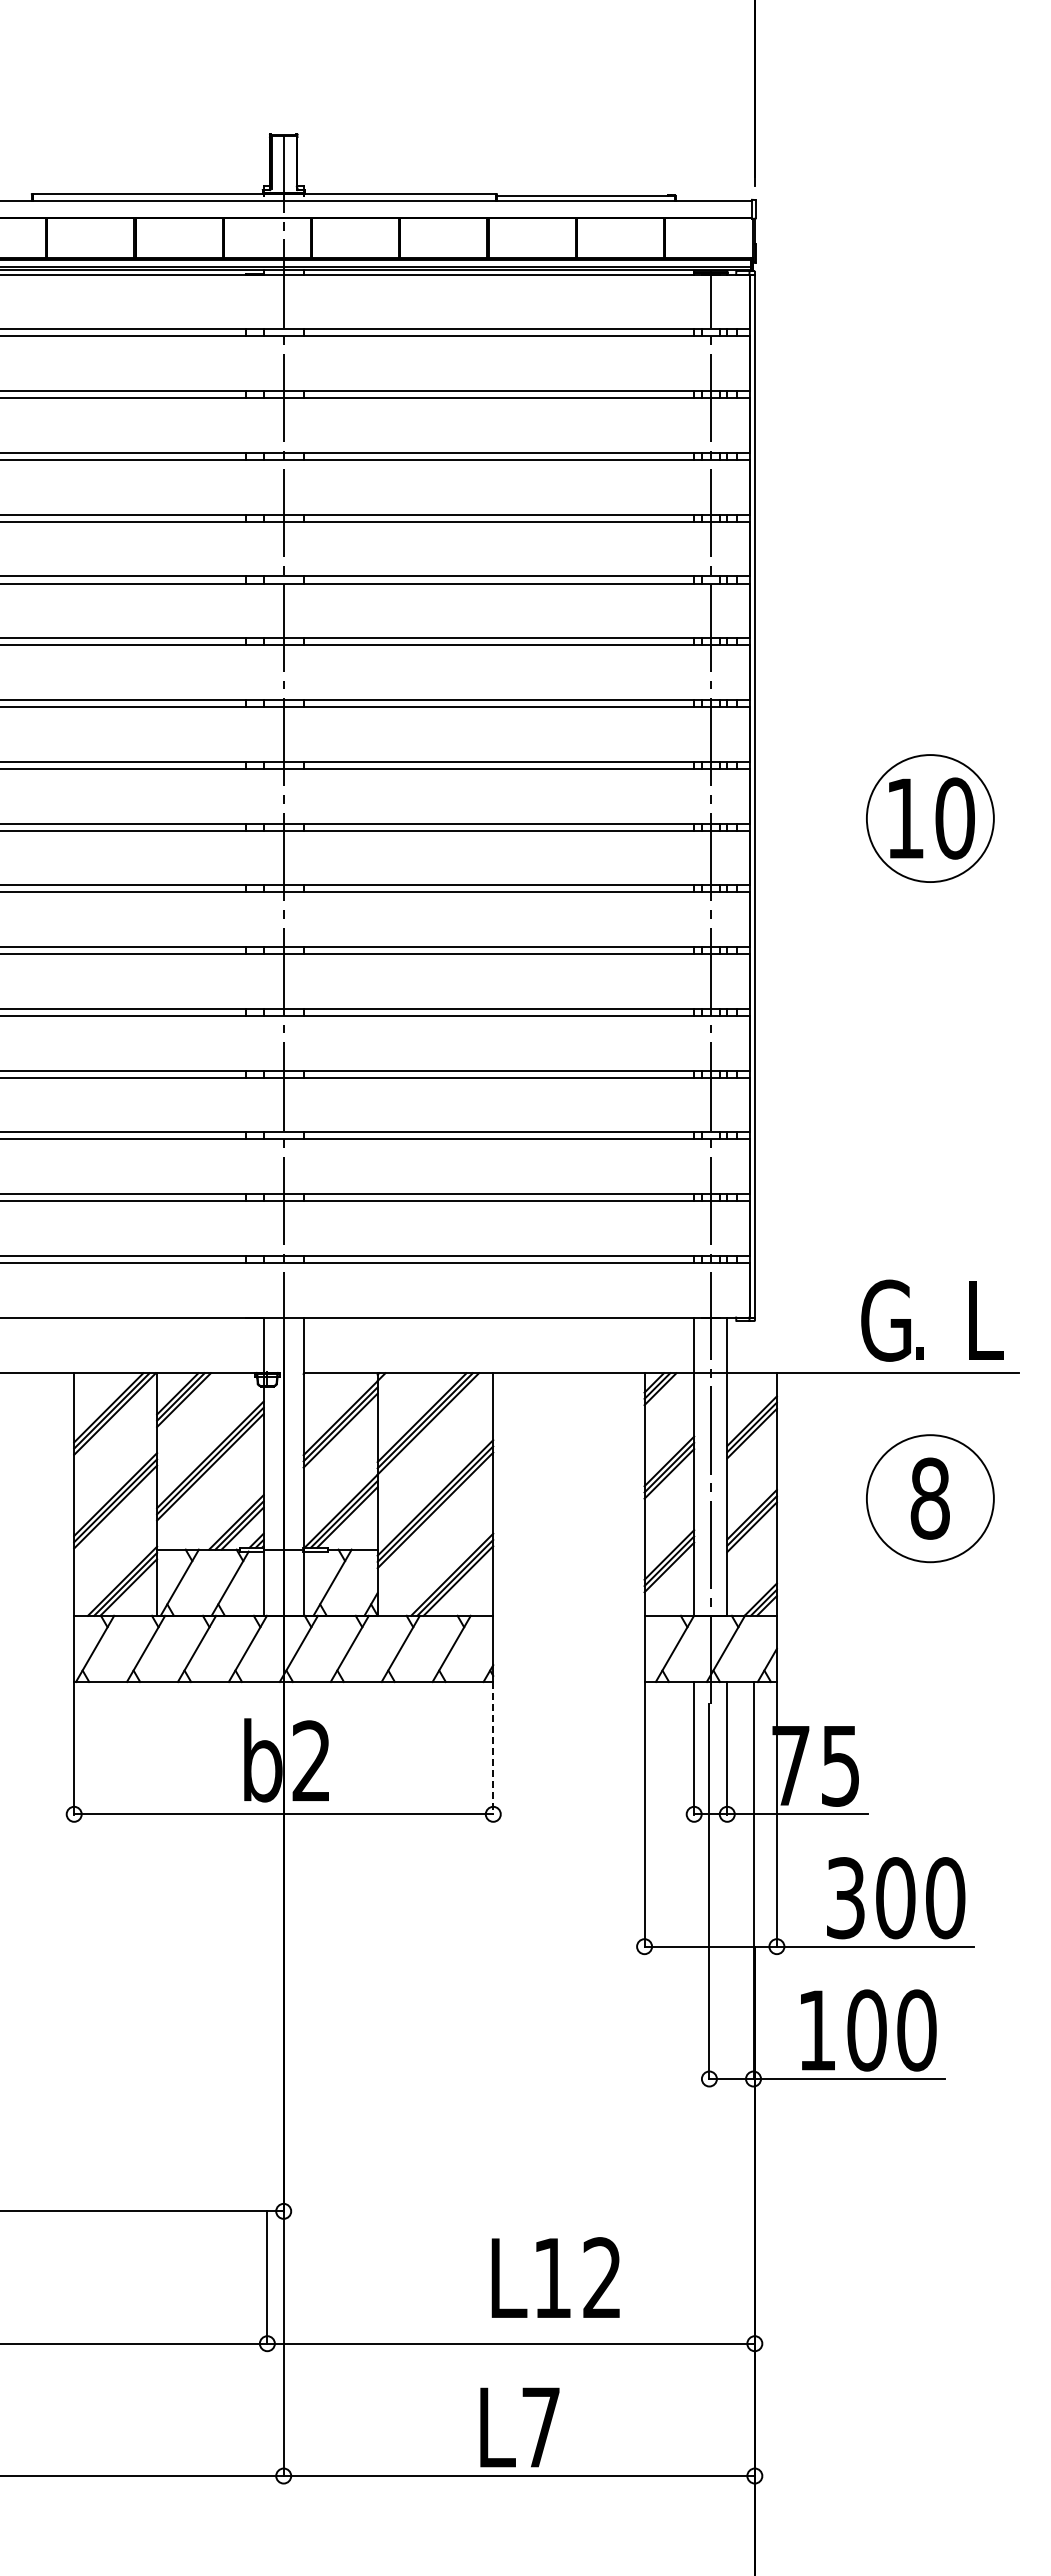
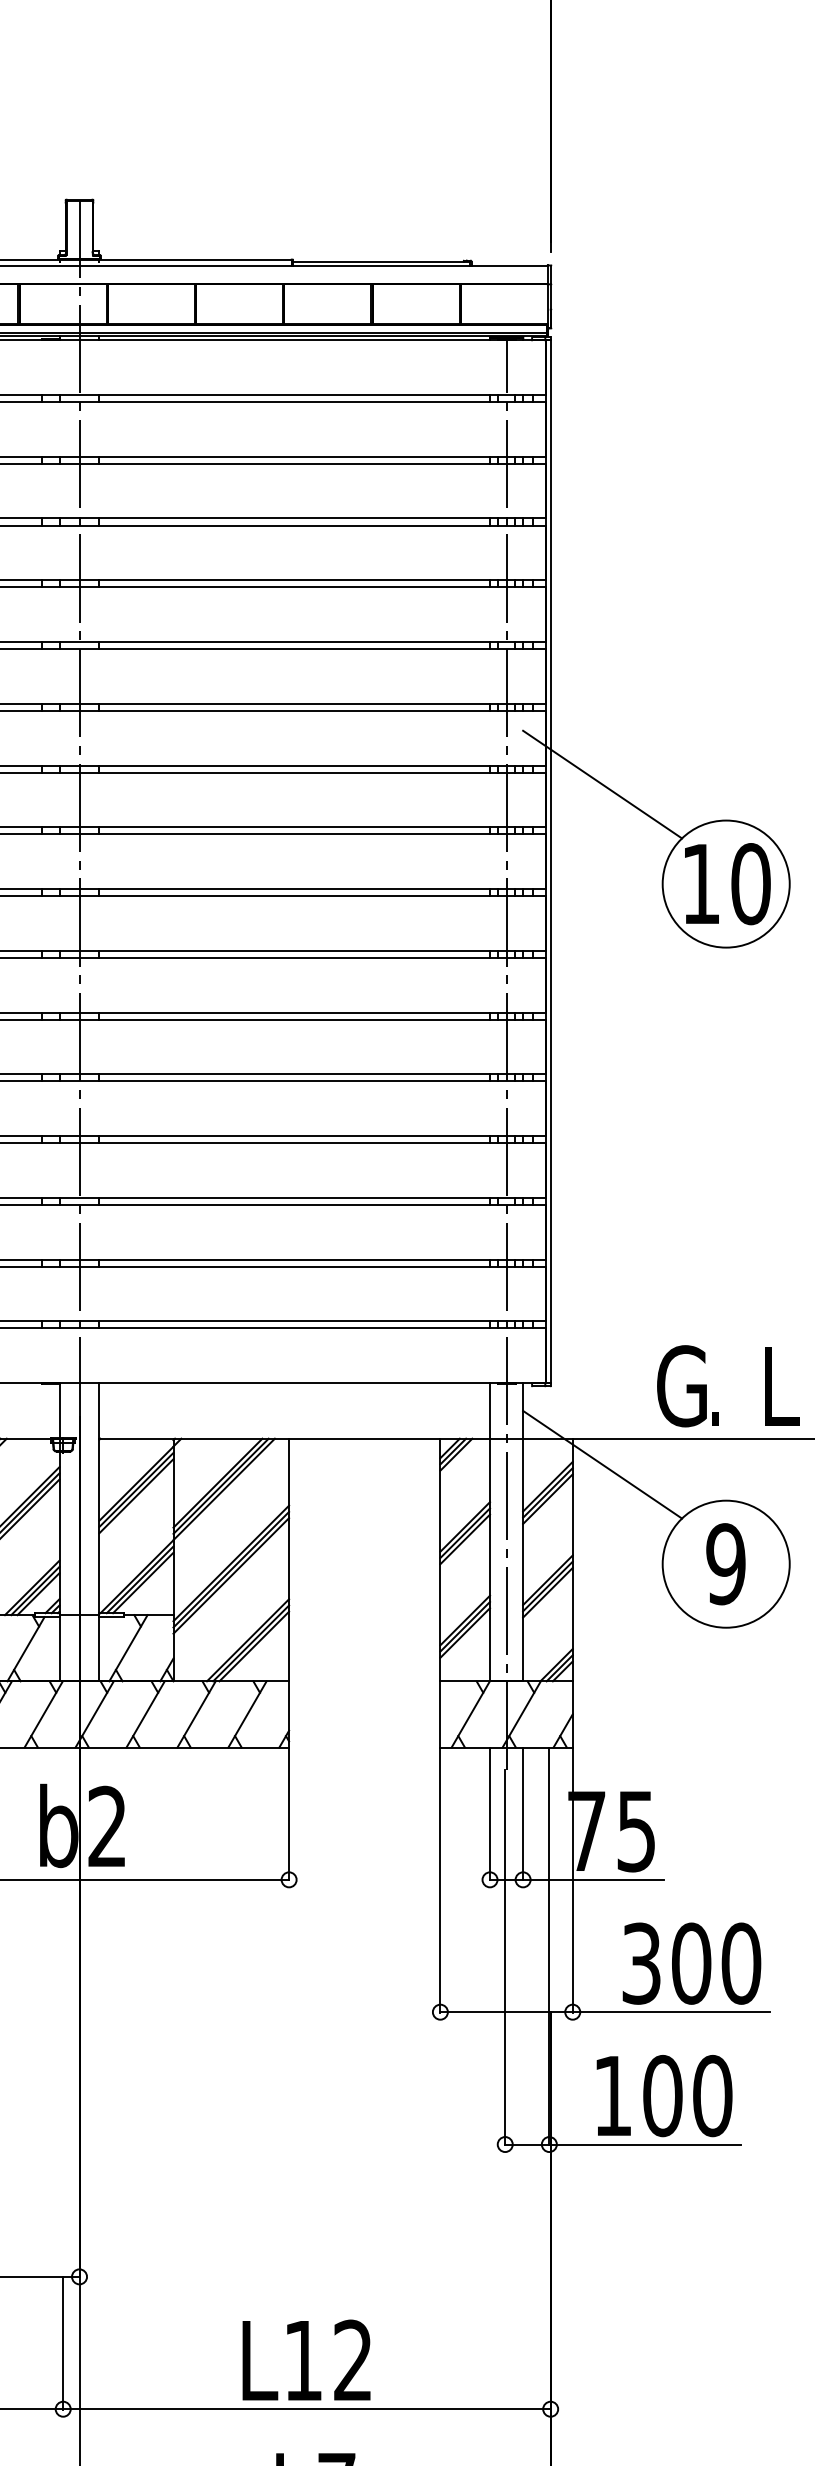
line: (806, 718) -> (602, 784), added
line: (806, 1399) -> (602, 1465), added
text: (929, 1498) -> (725, 1564), 8 -> 9
line: (493, 1749) -> (289, 1815), dashed -> solid
text: (555, 2277) -> (306, 2360), moved

